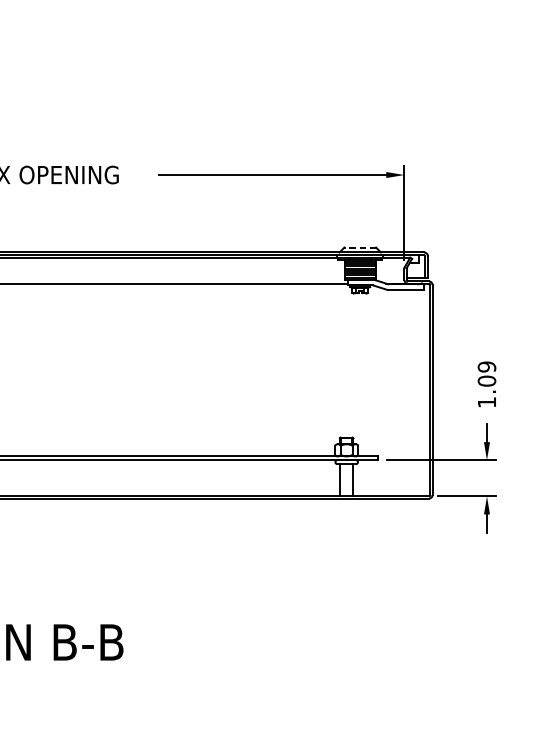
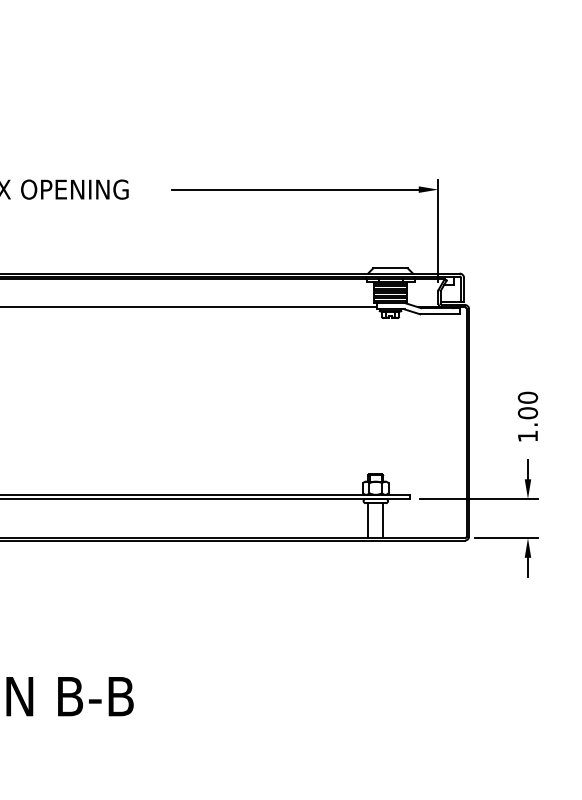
line: (360, 247) -> (390, 268), dashed -> solid
text: (487, 366) -> (528, 397), 1.09 -> 1.00

